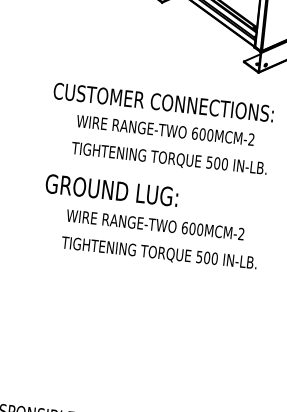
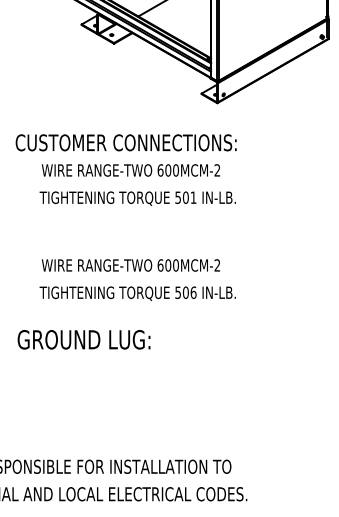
text: (224, 164) -> (193, 197), 500 -> 501
text: (111, 190) -> (83, 339), moved
text: (214, 258) -> (193, 292), 500 -> 506

